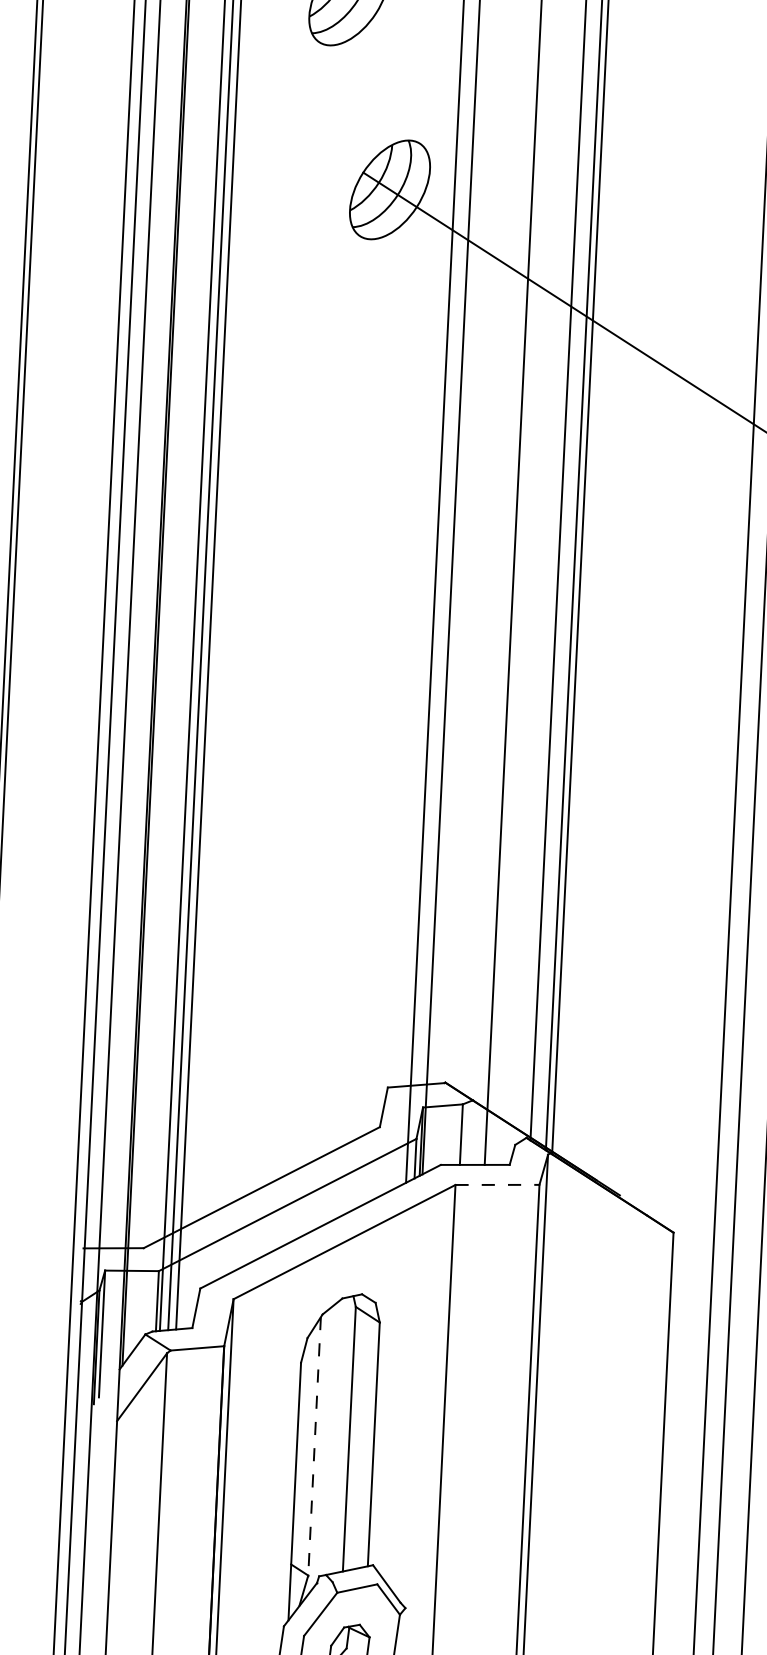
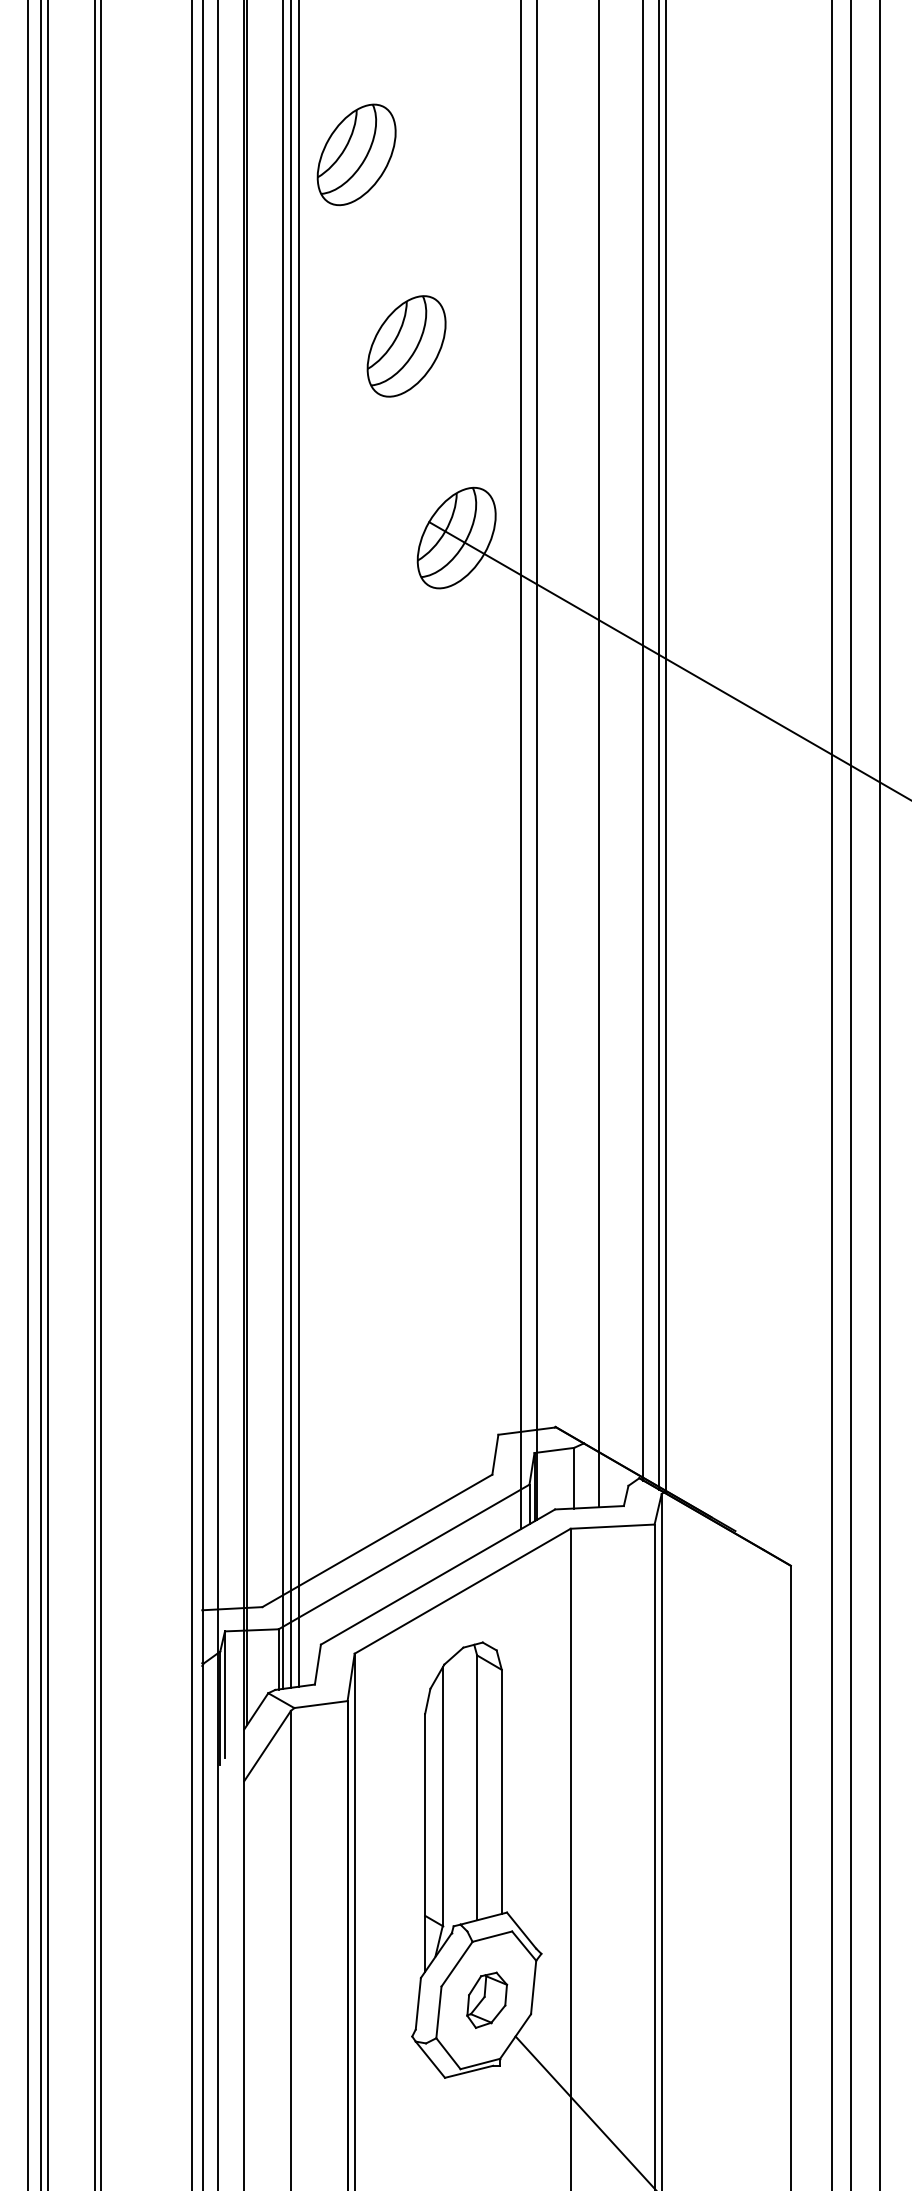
line: (497, 1184) -> (612, 1526), dashed -> solid
line: (314, 1447) -> (442, 1797), dashed -> solid

